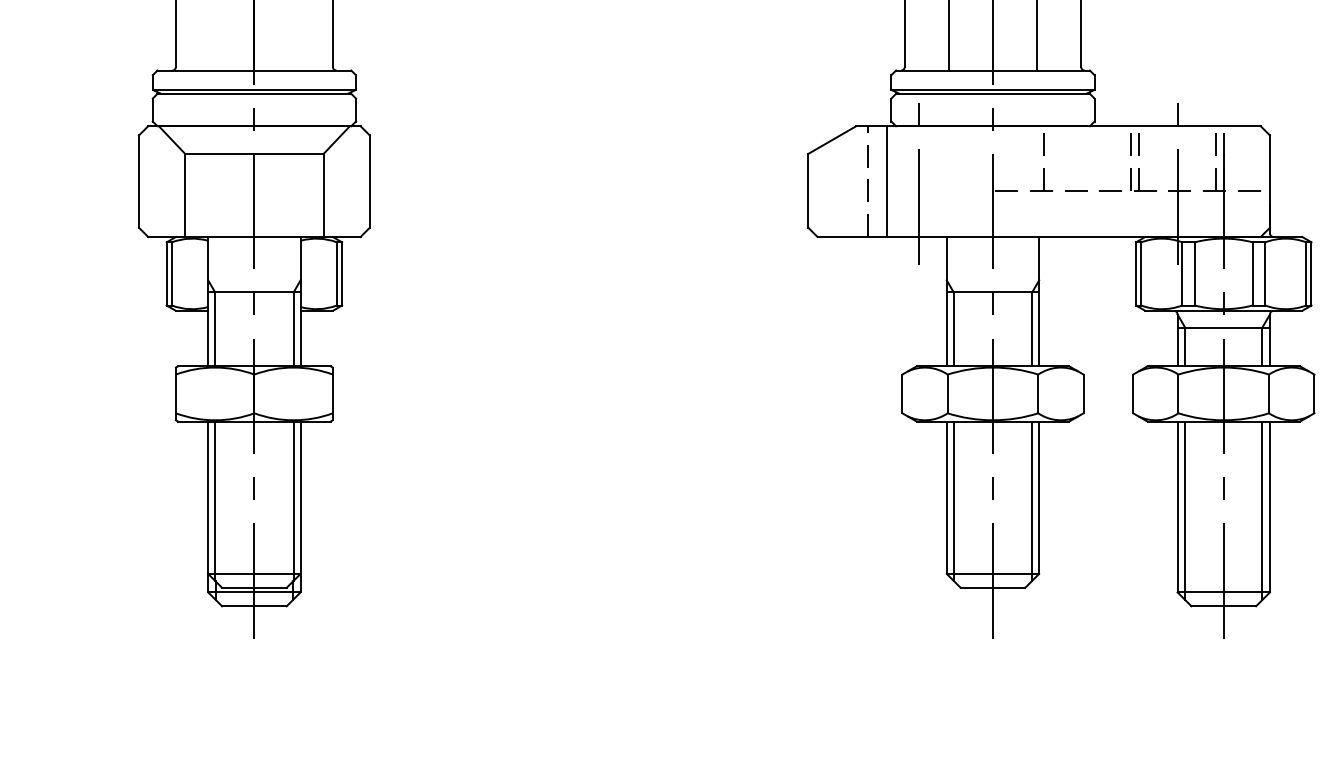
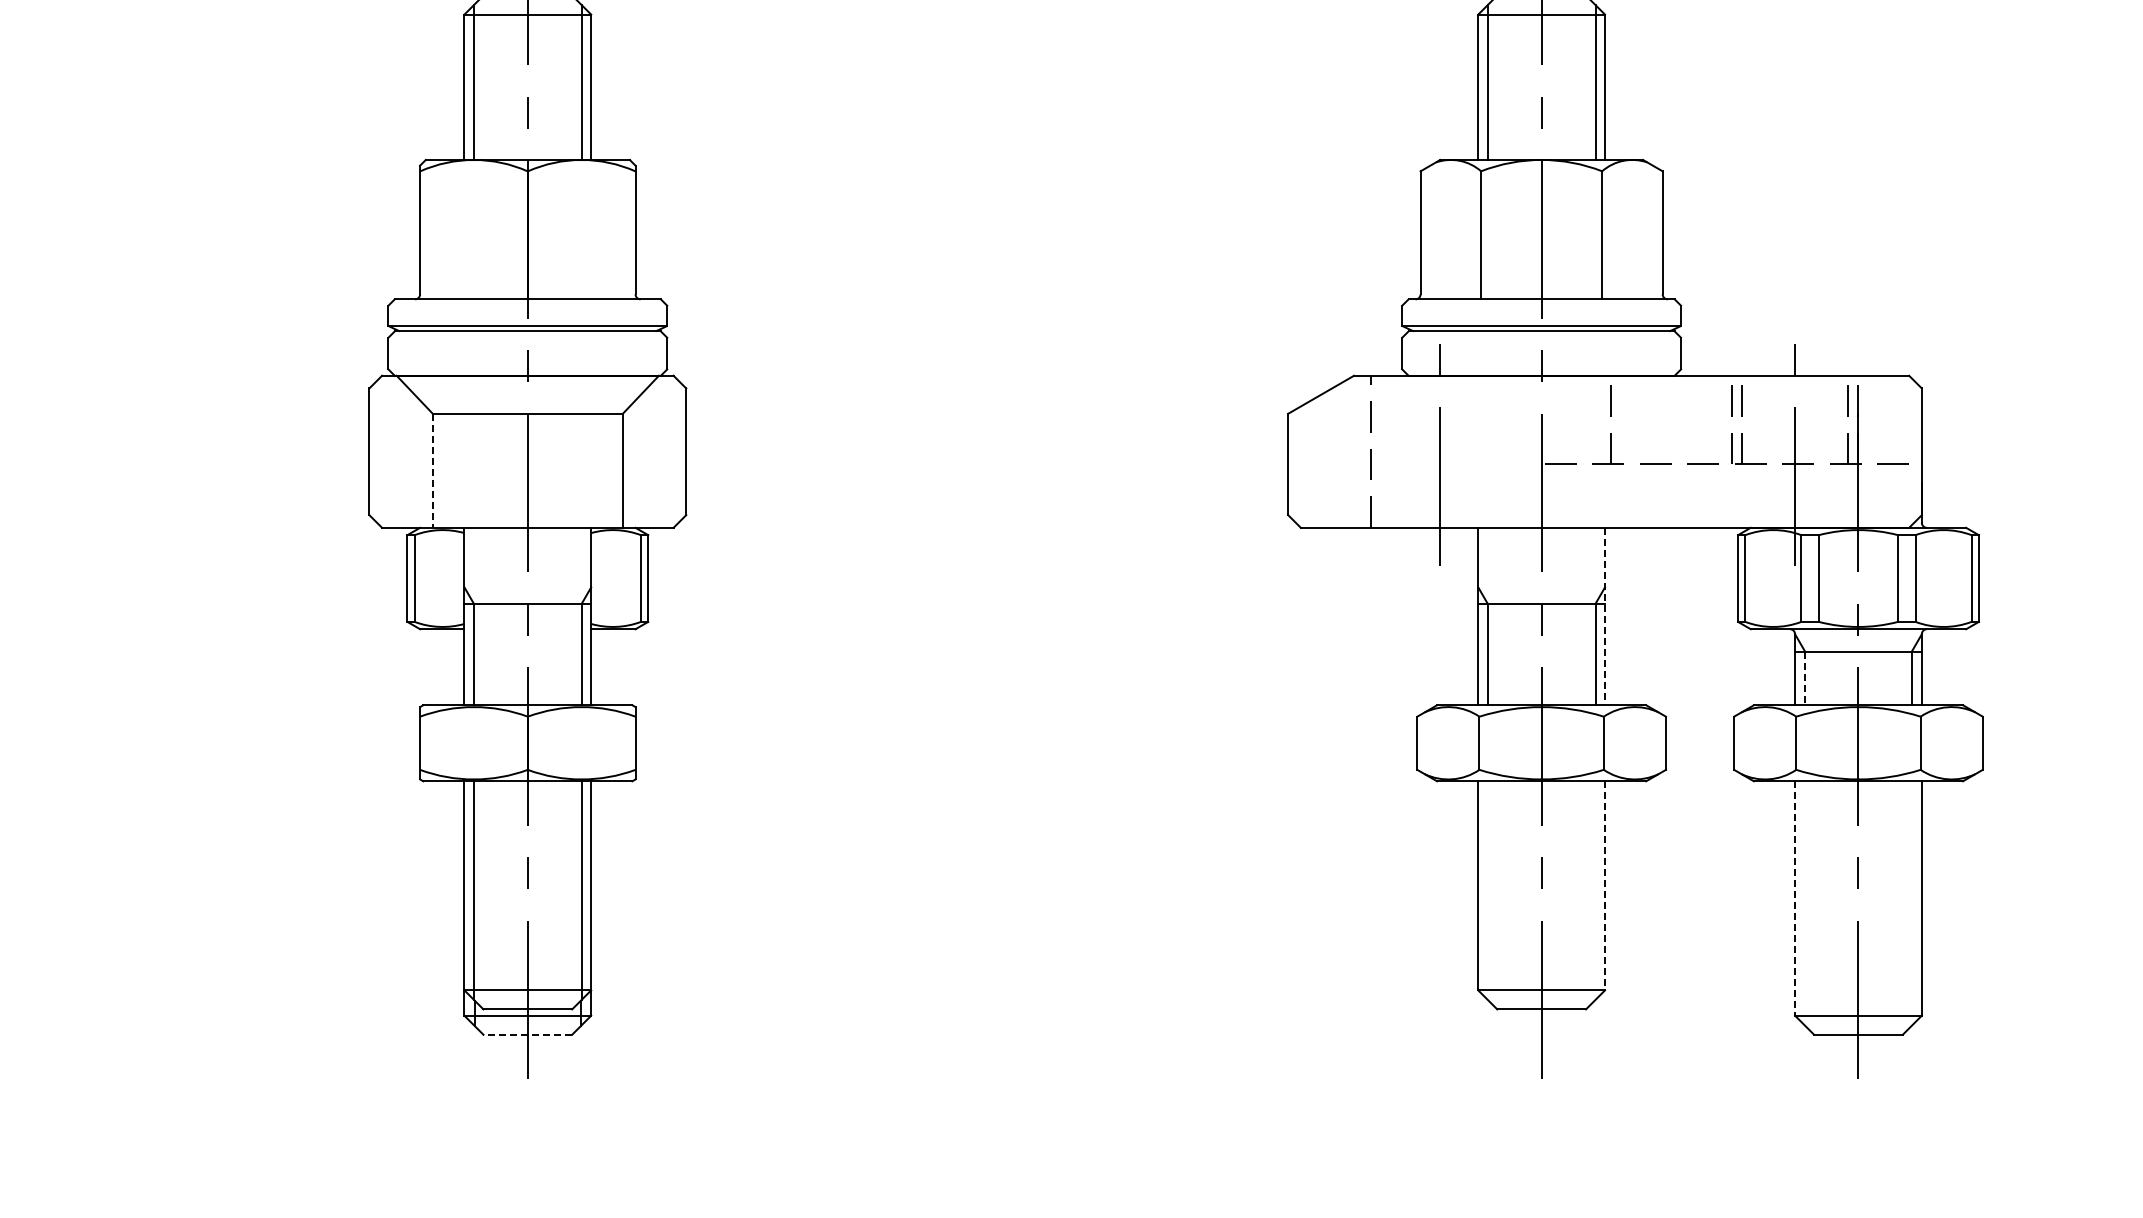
line: (887, 181) -> (1396, 451), removed
line: (184, 195) -> (432, 471), solid -> dashed
line: (1039, 301) -> (1605, 616), solid -> dashed
line: (1185, 346) -> (1805, 678), solid -> dashed
line: (1039, 497) -> (1605, 885), solid -> dashed
line: (953, 501) -> (1487, 890), removed
line: (1032, 501) -> (1595, 890), removed
line: (1177, 507) -> (1795, 899), solid -> dashed
line: (1185, 510) -> (1805, 903), removed
line: (1262, 510) -> (1911, 903), removed
line: (254, 606) -> (527, 1034), solid -> dashed

